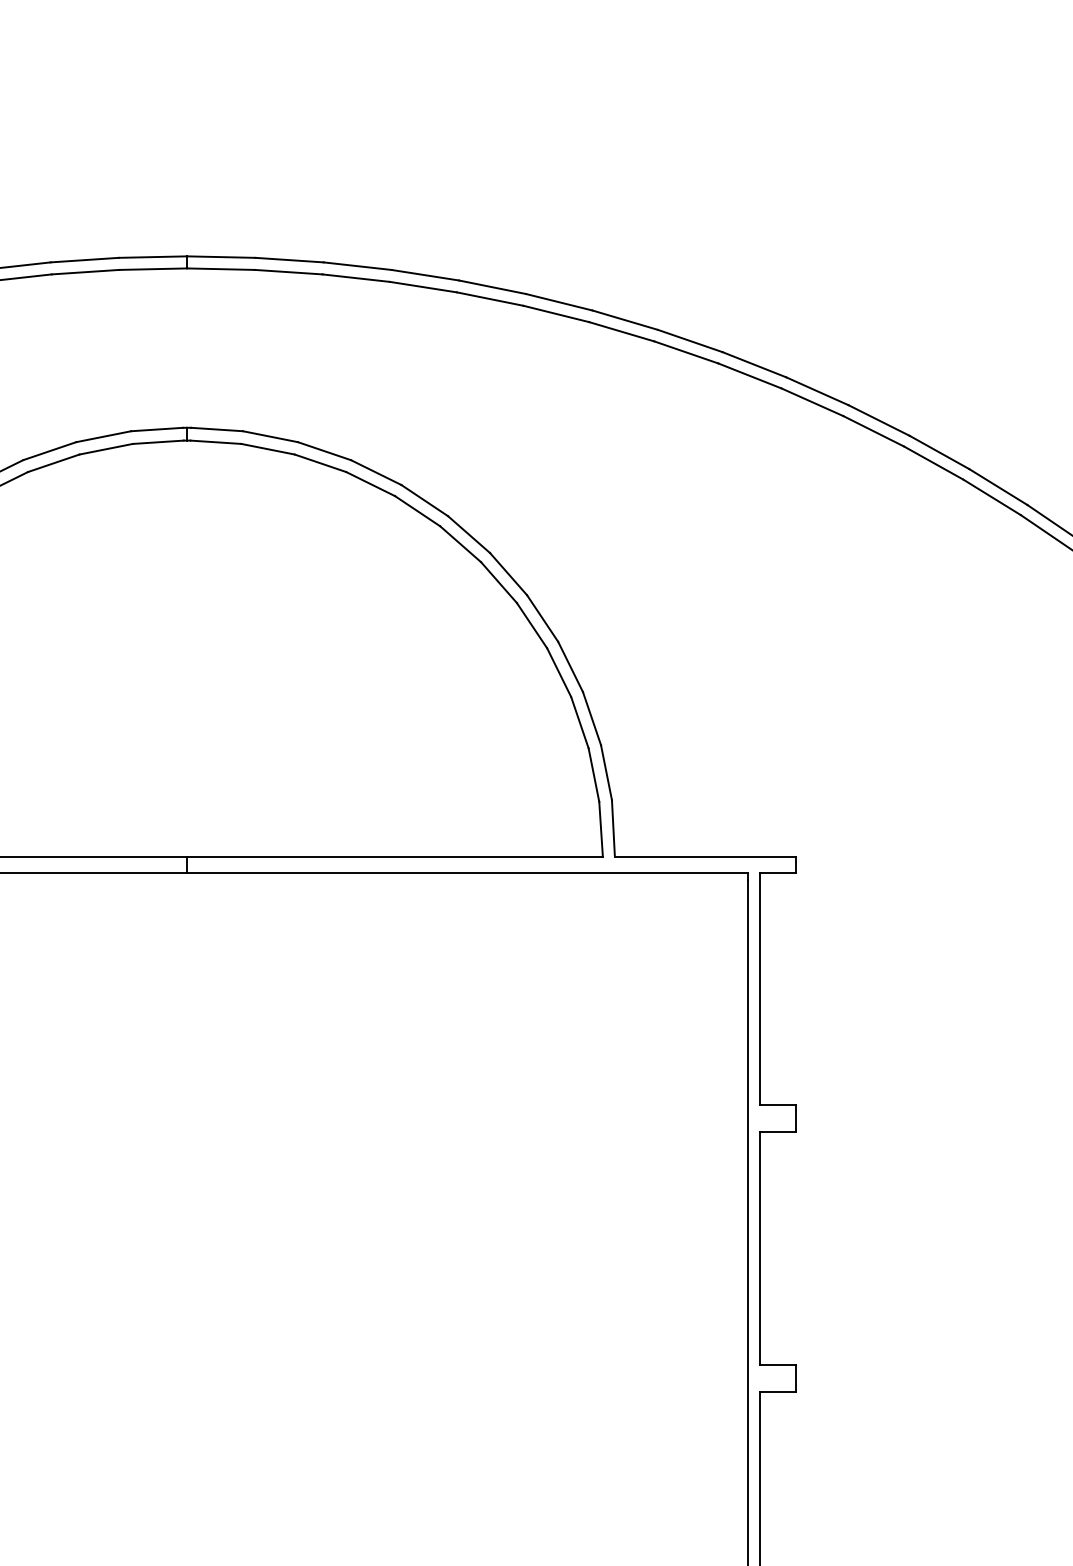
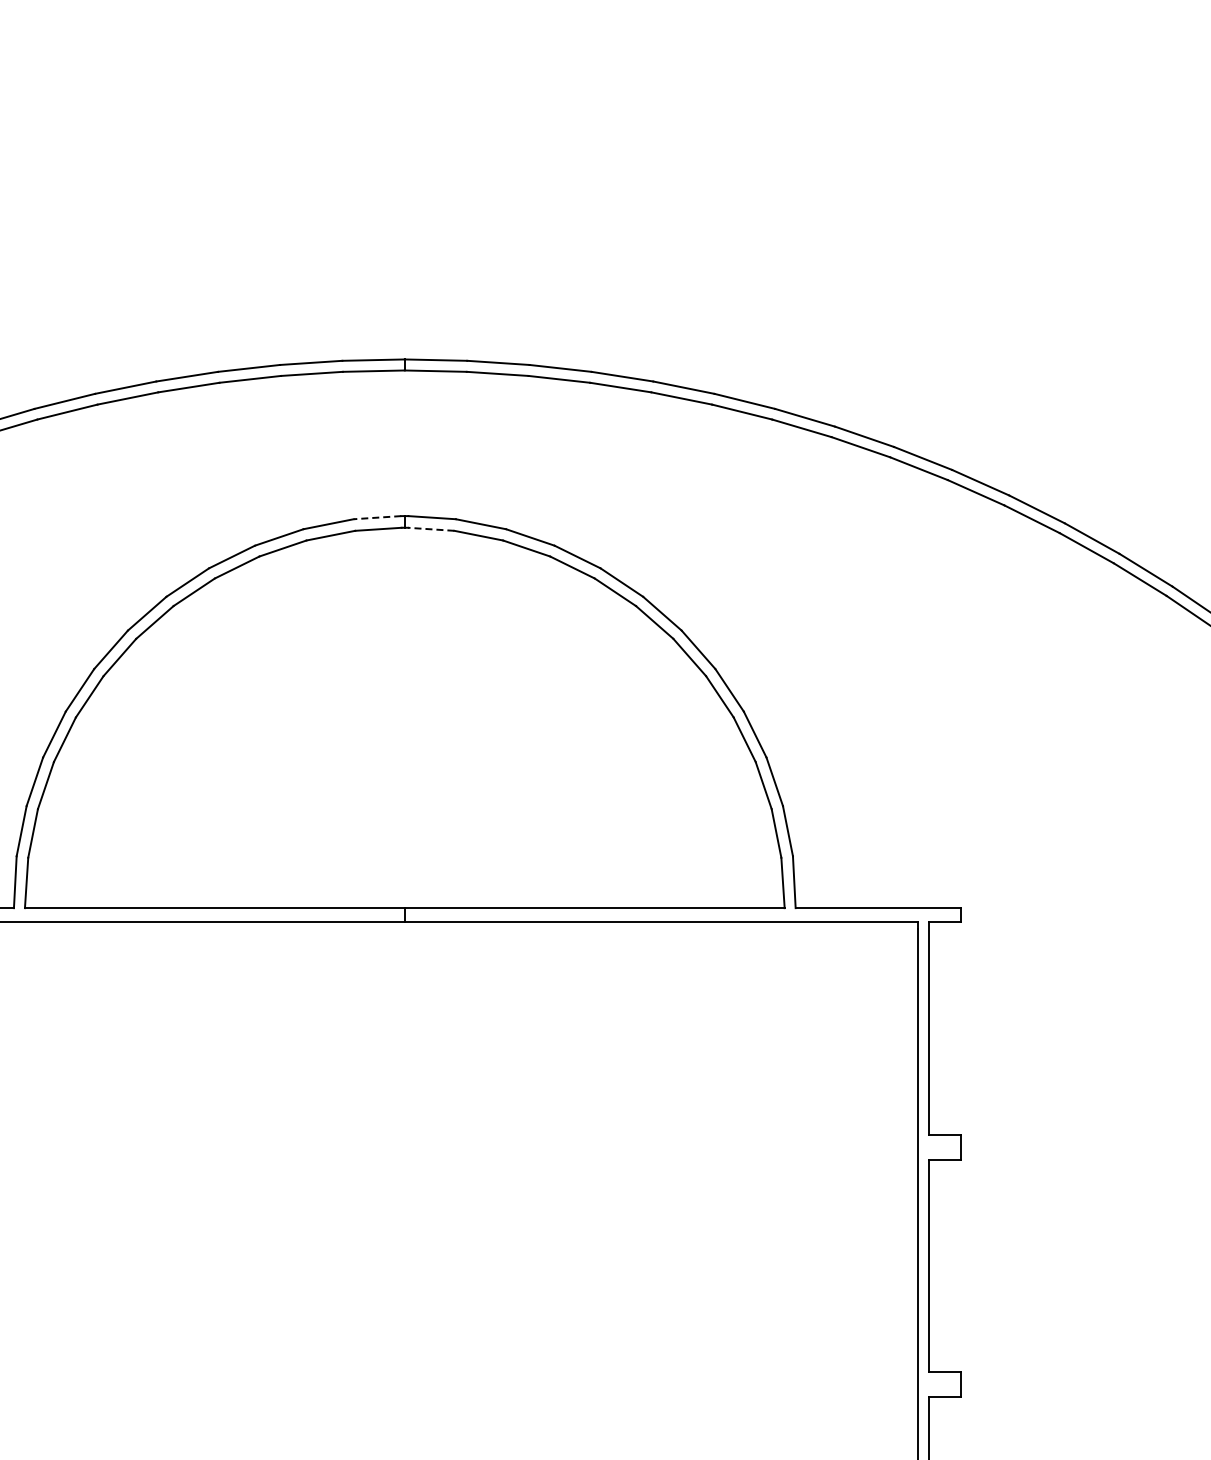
line: (157, 429) -> (377, 517), solid -> dashed
line: (215, 442) -> (430, 529), solid -> dashed

